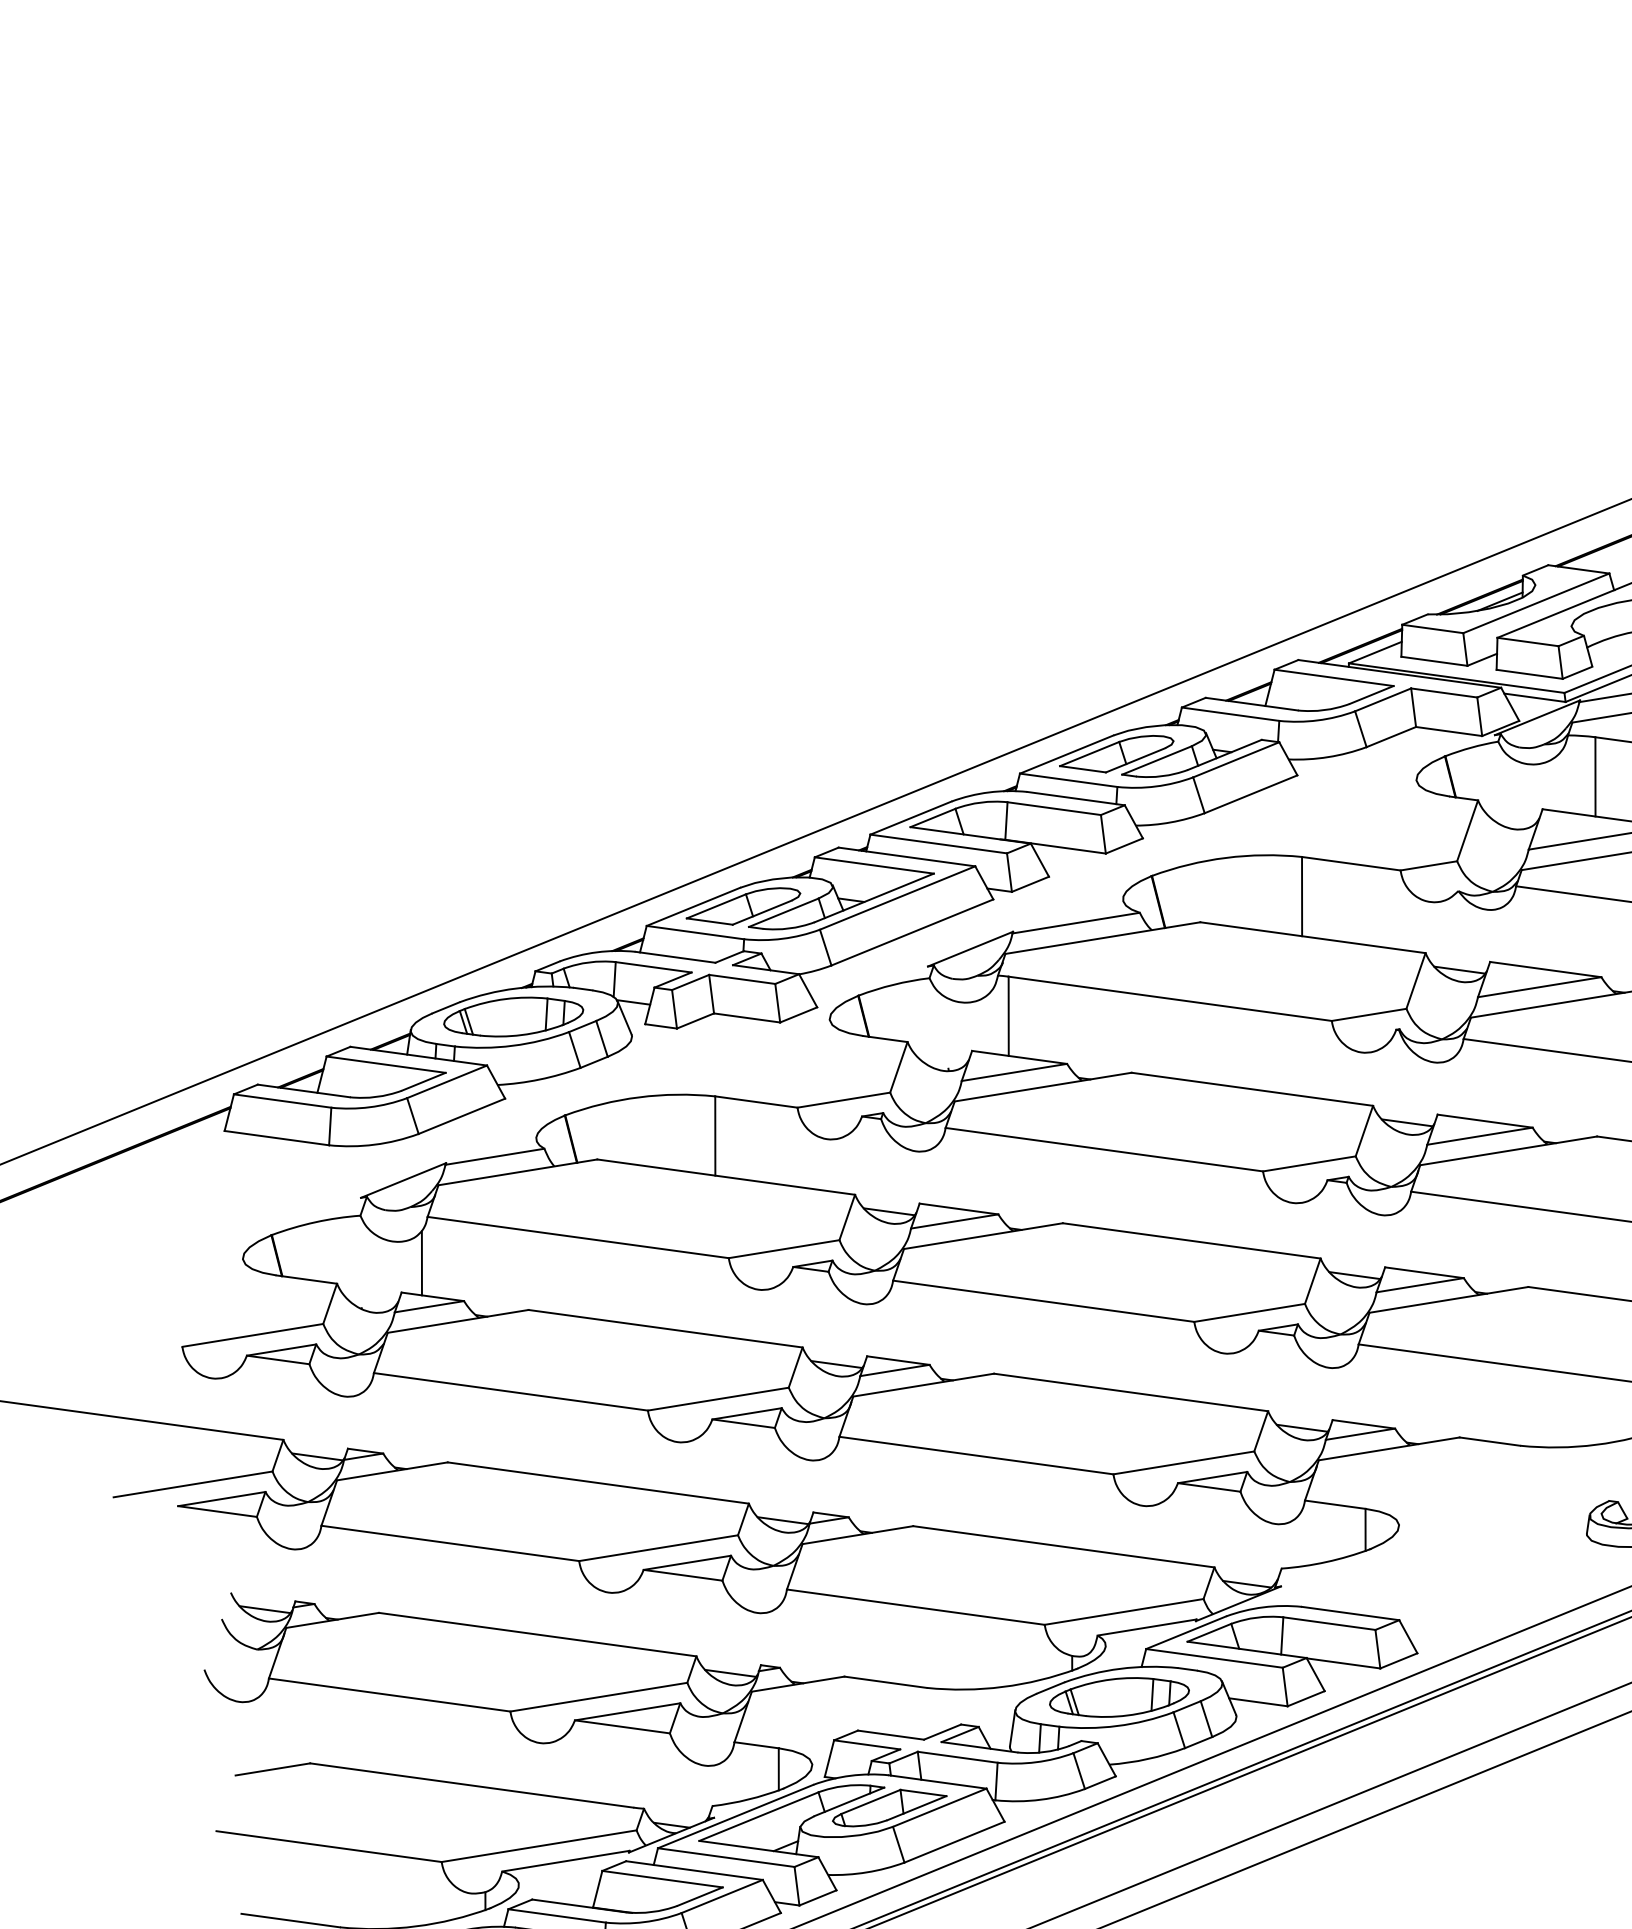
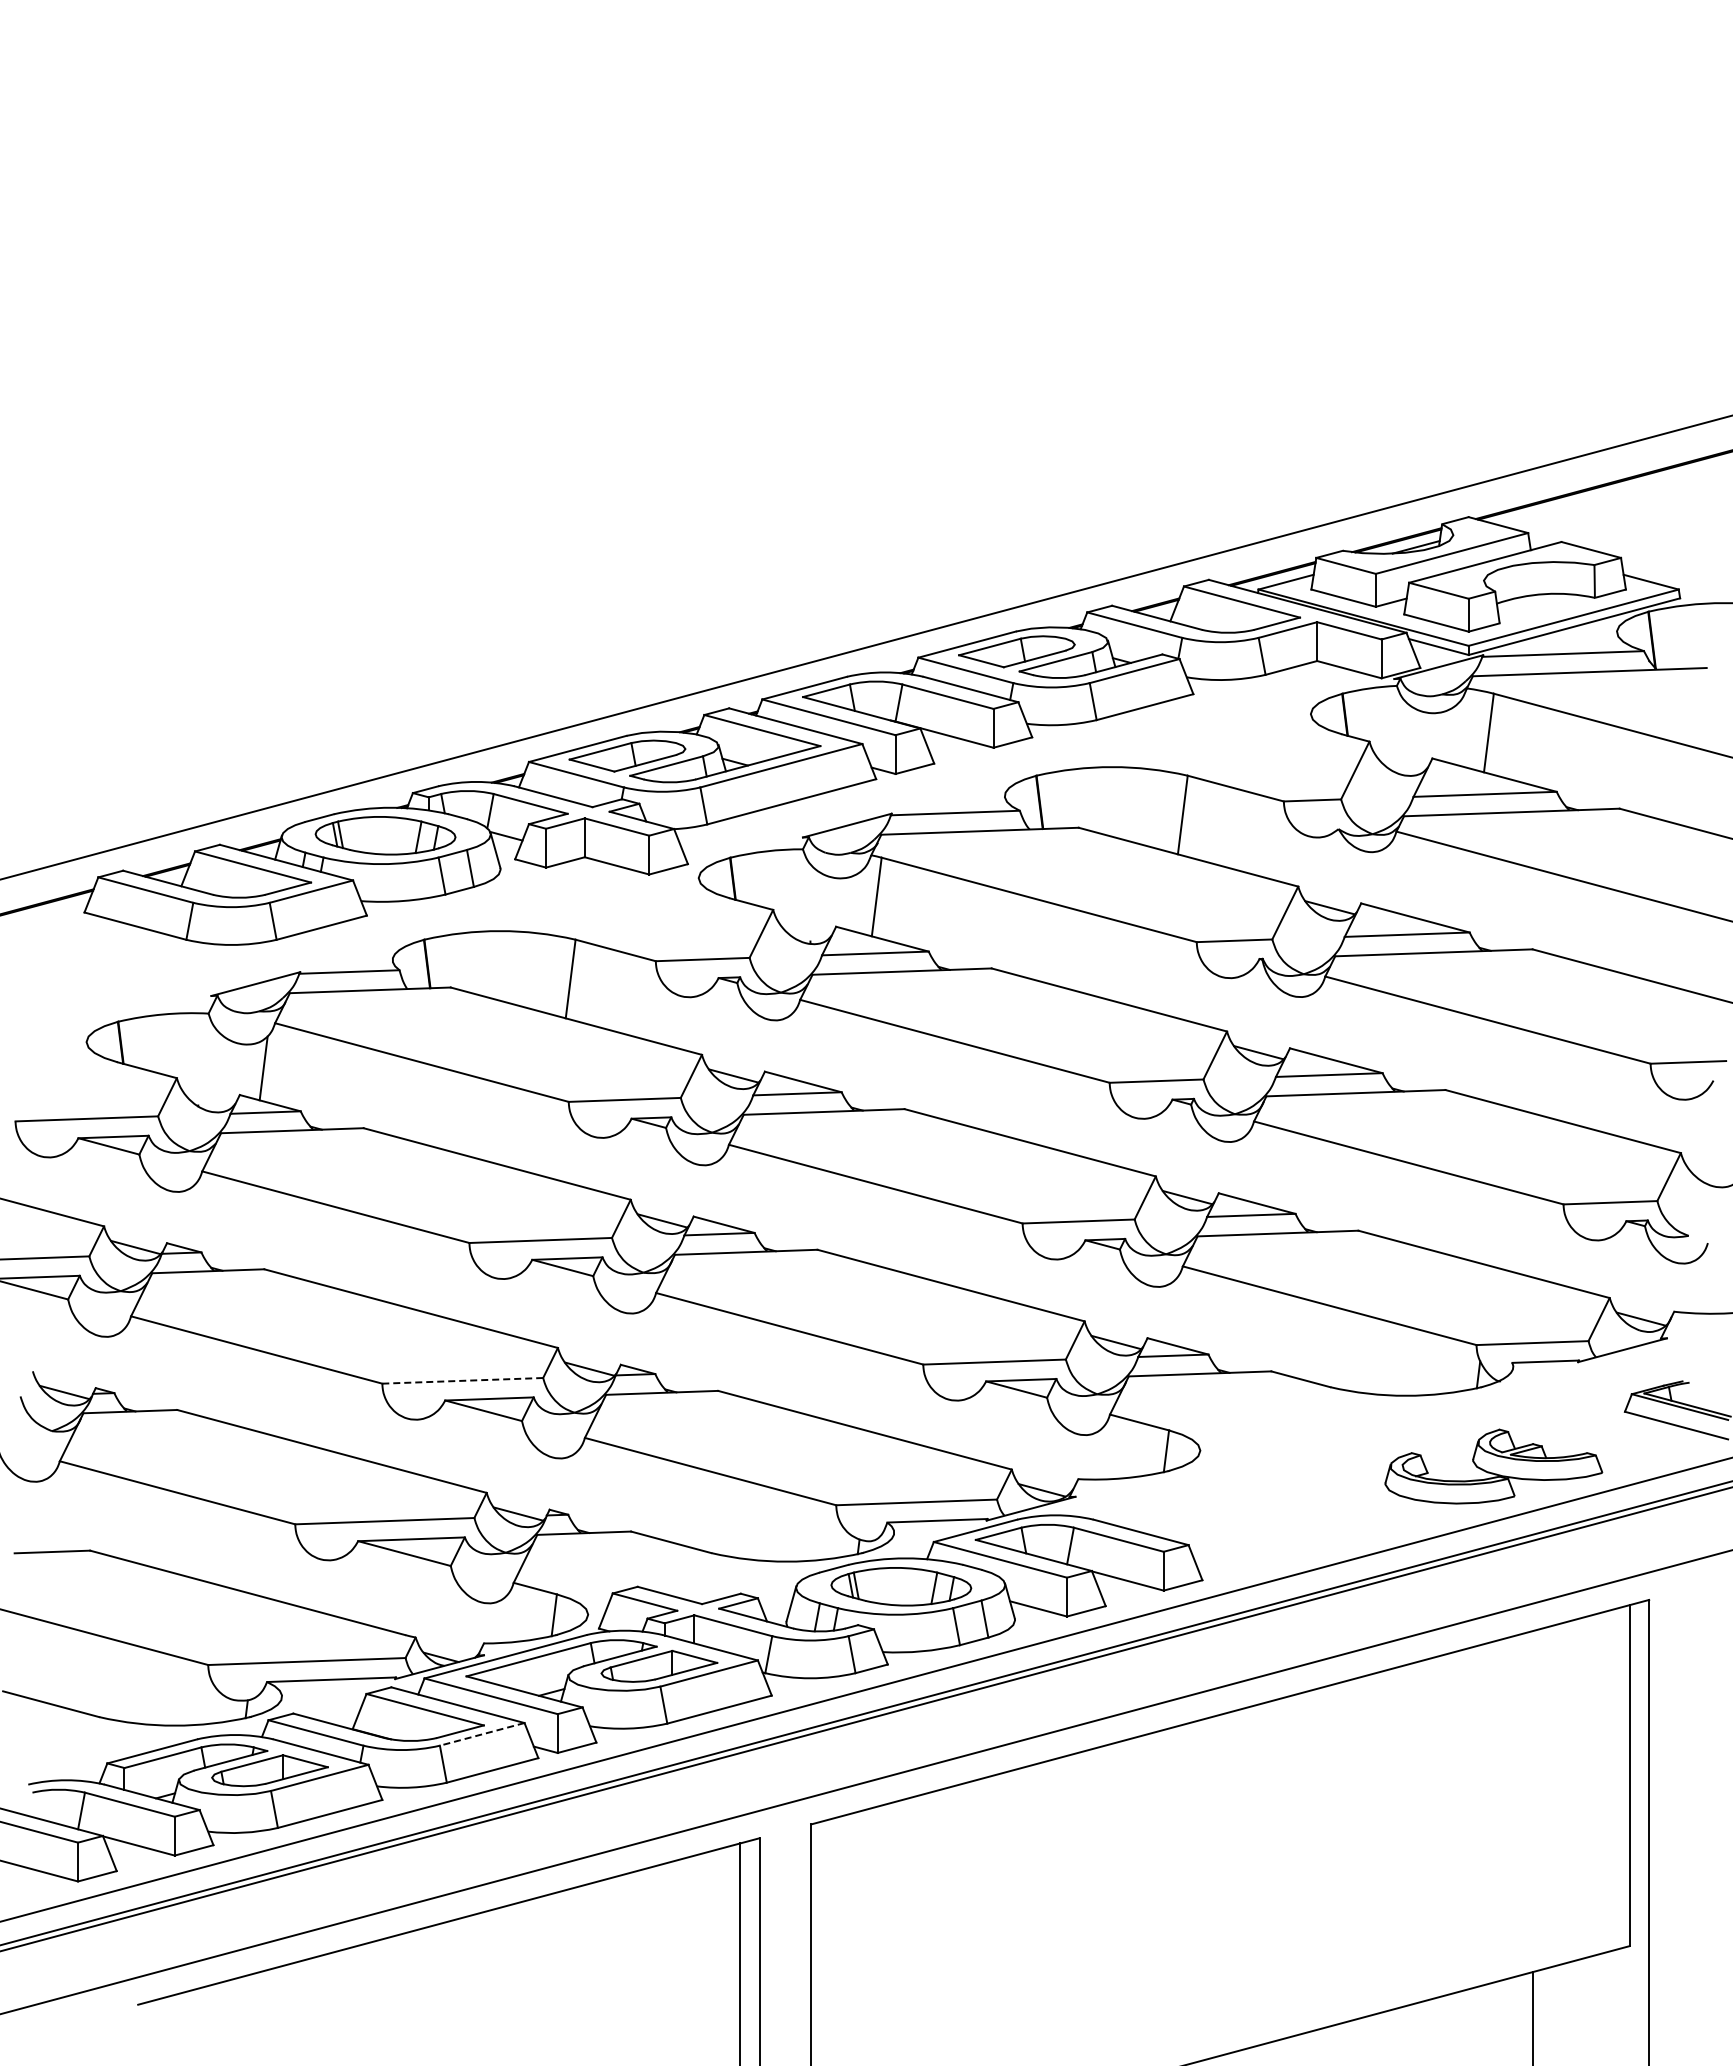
line: (658, 1547) -> (462, 1380), solid -> dashed
line: (722, 1896) -> (482, 1734), solid -> dashed

